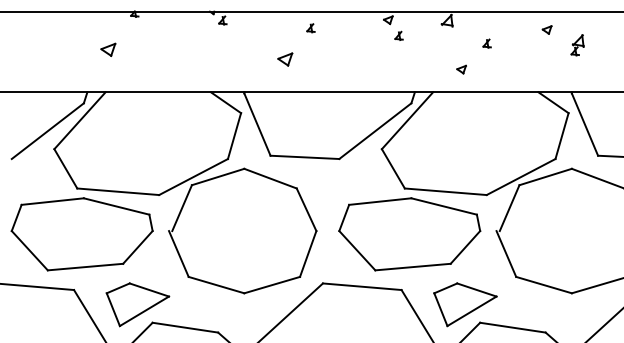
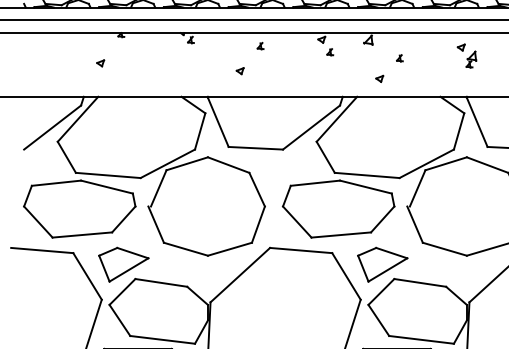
part: (546, 29) -> (460, 47), moved
part: (108, 50) -> (100, 63), size x0.62
part: (284, 60) -> (239, 71), size x0.62

